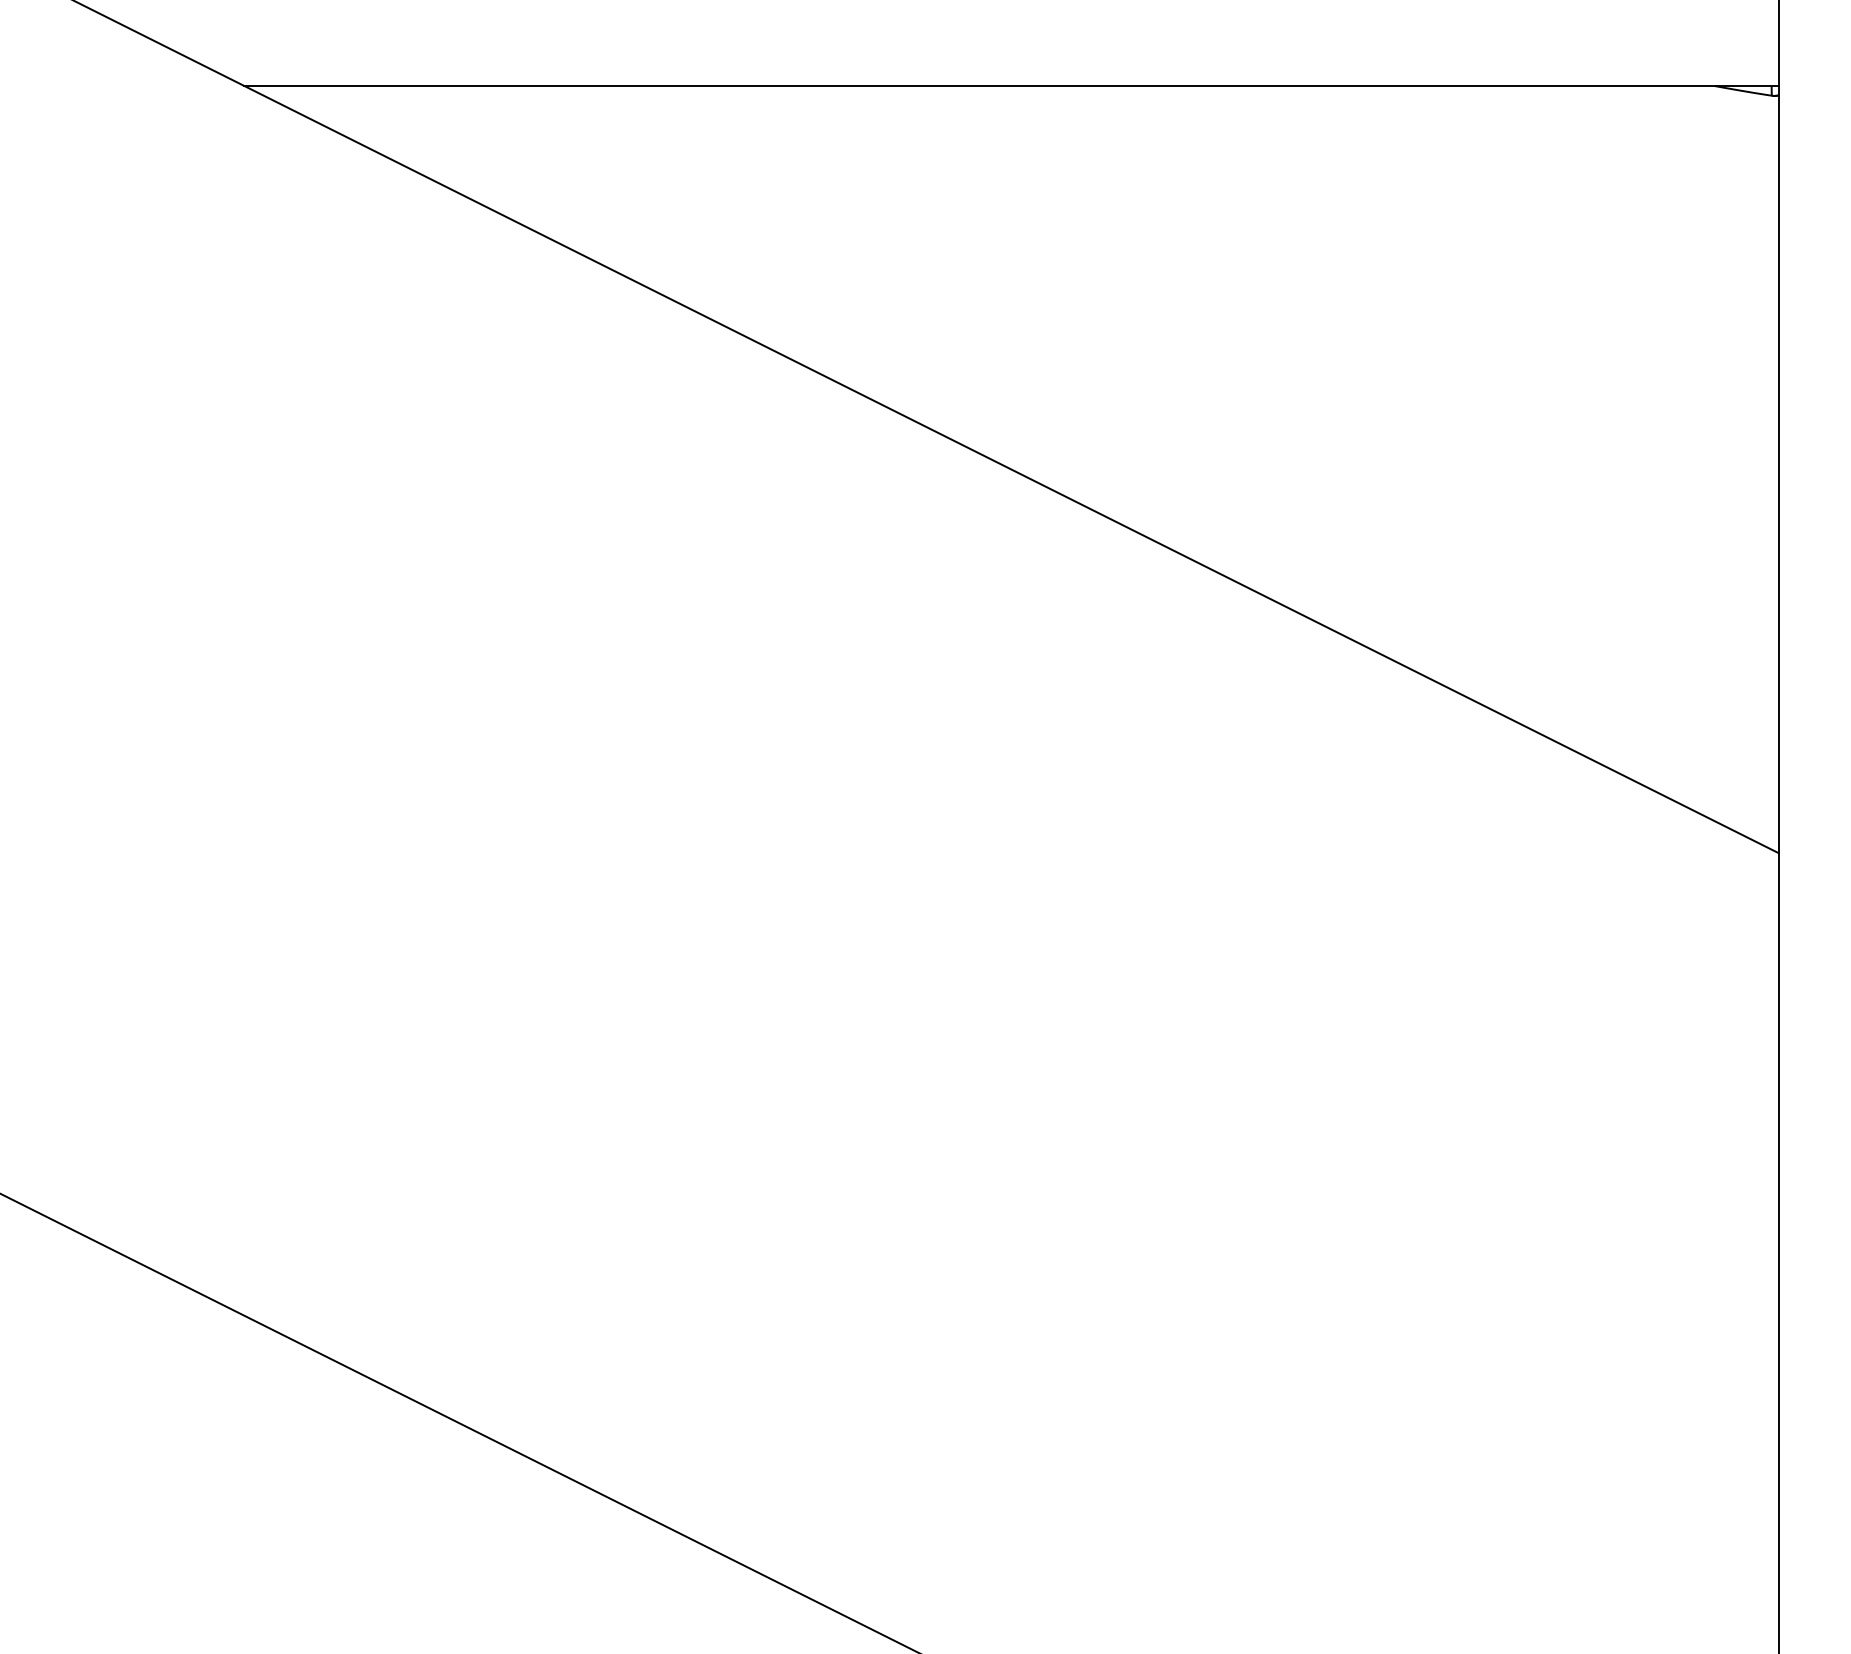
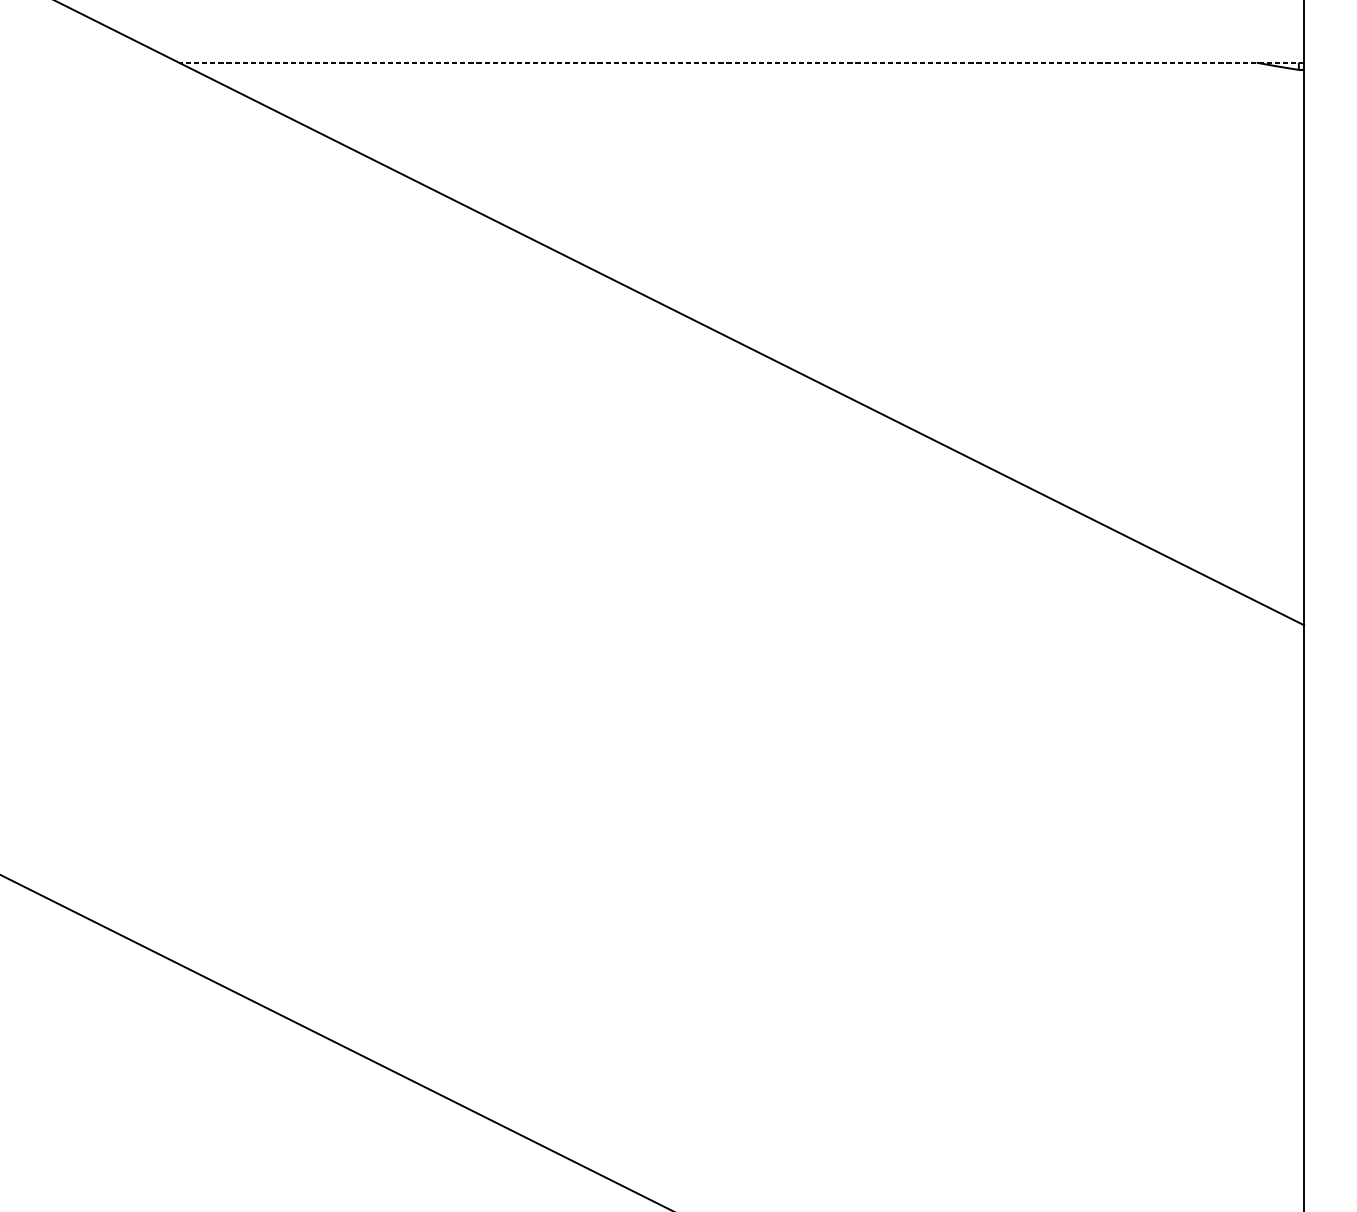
line: (1011, 85) -> (741, 62), solid -> dashed

